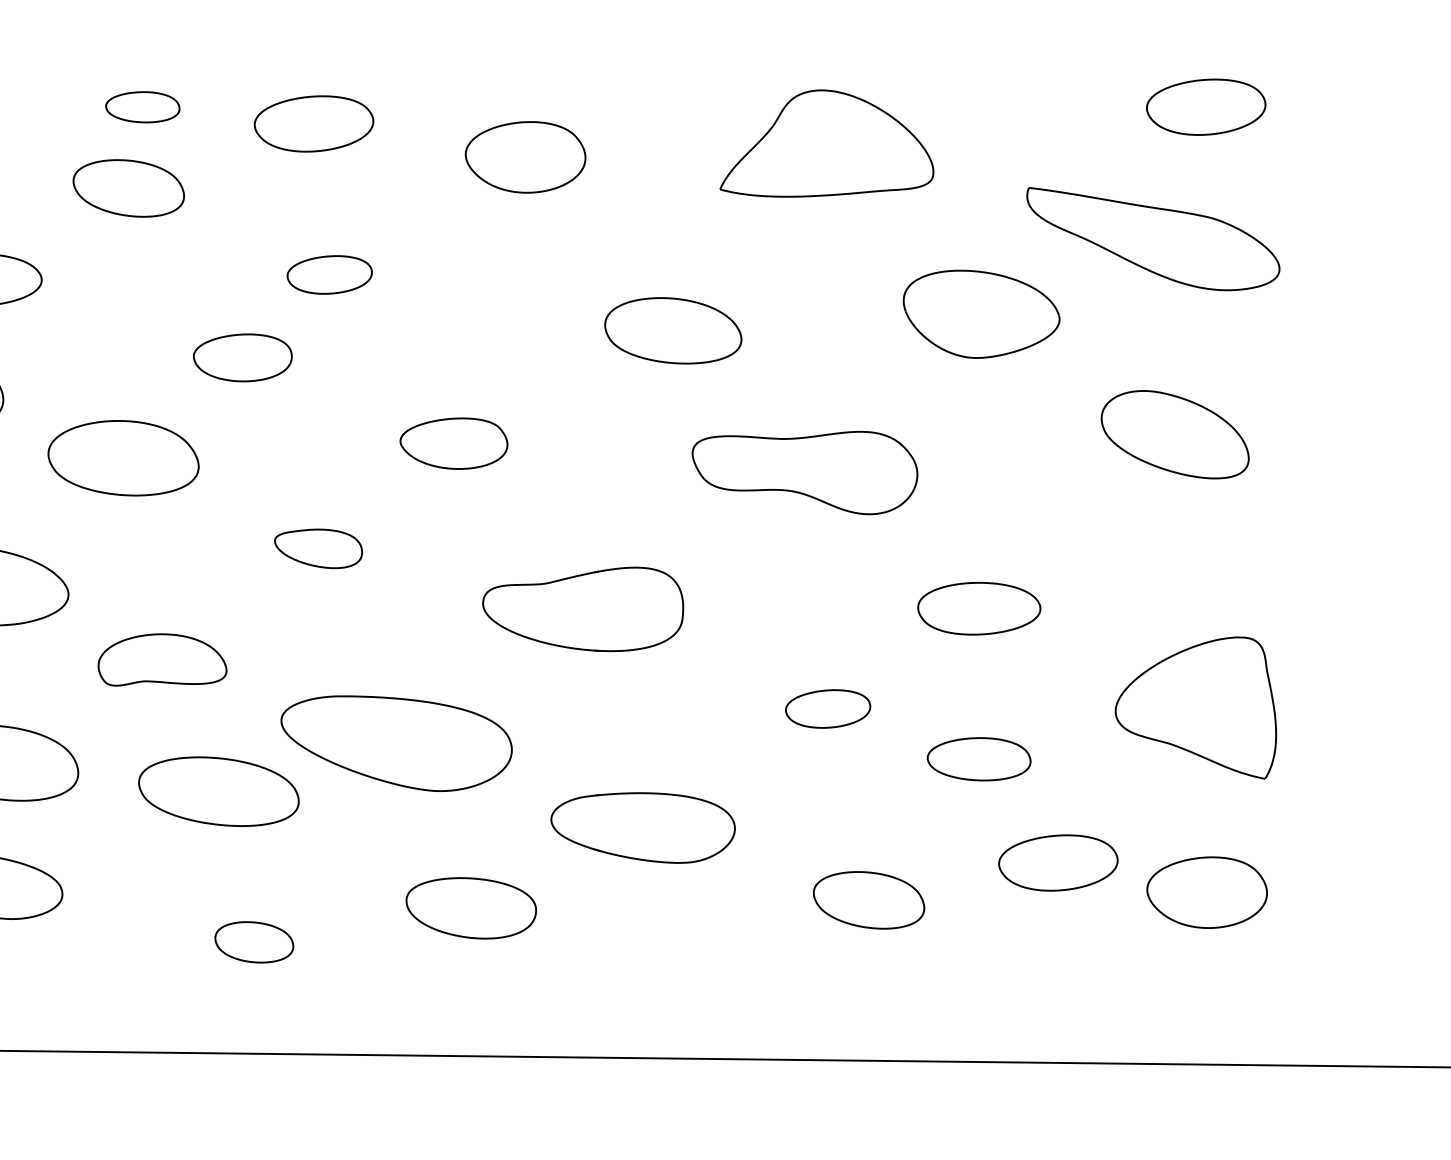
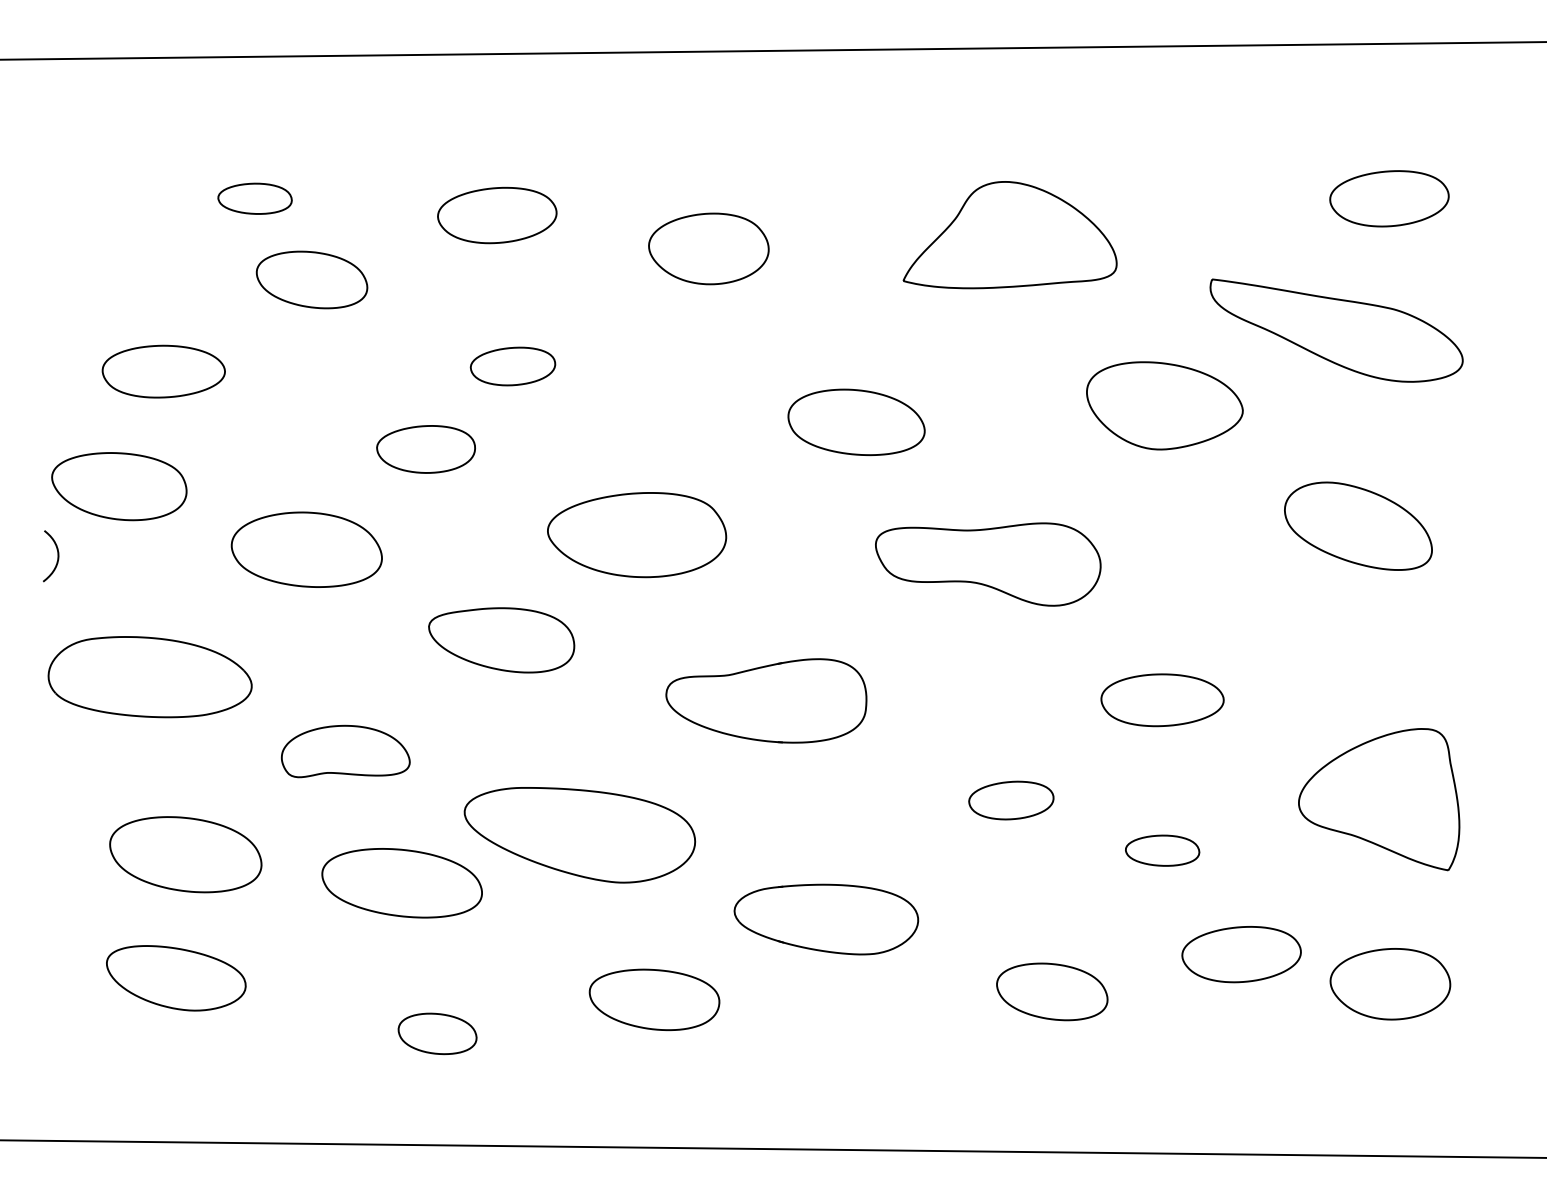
part: (142, 106) -> (254, 198), moved
part: (454, 443) -> (637, 535), size x1.67
part: (318, 548) -> (501, 640), size x1.67
part: (979, 758) -> (1162, 850), size x0.71

